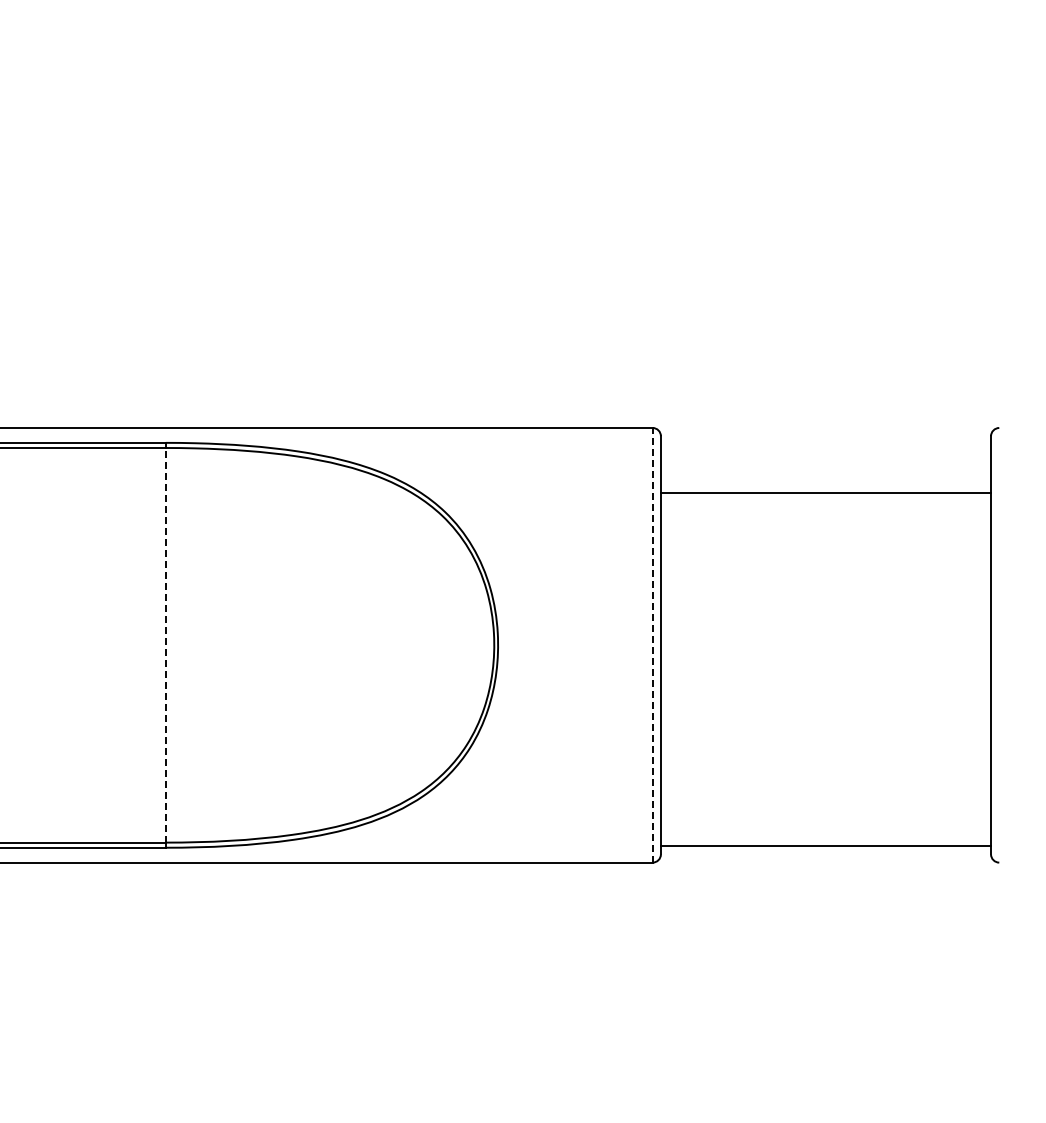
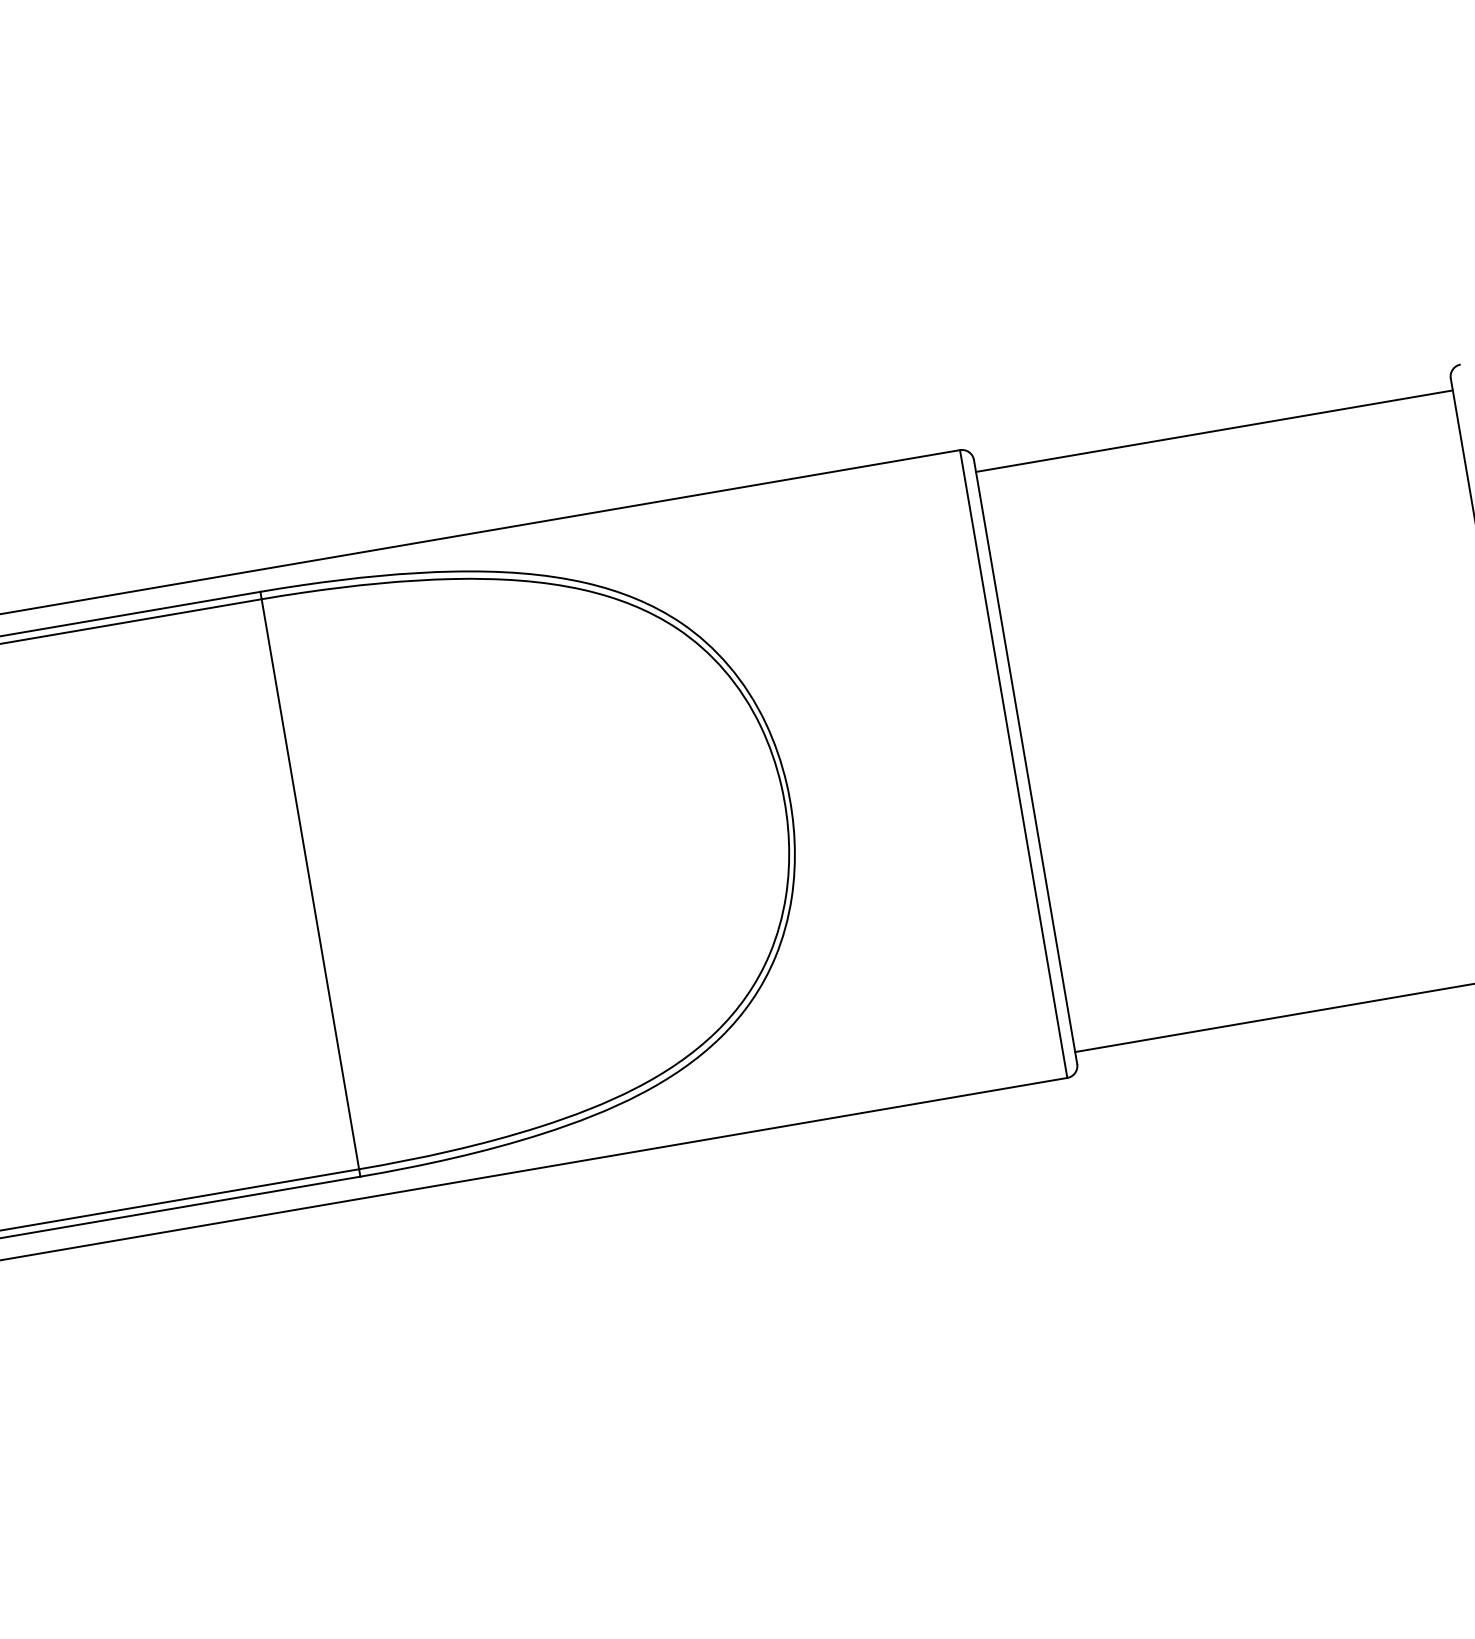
line: (825, 493) -> (1213, 431), moved
line: (165, 644) -> (309, 883), dashed -> solid
line: (652, 644) -> (1013, 762), dashed -> solid

